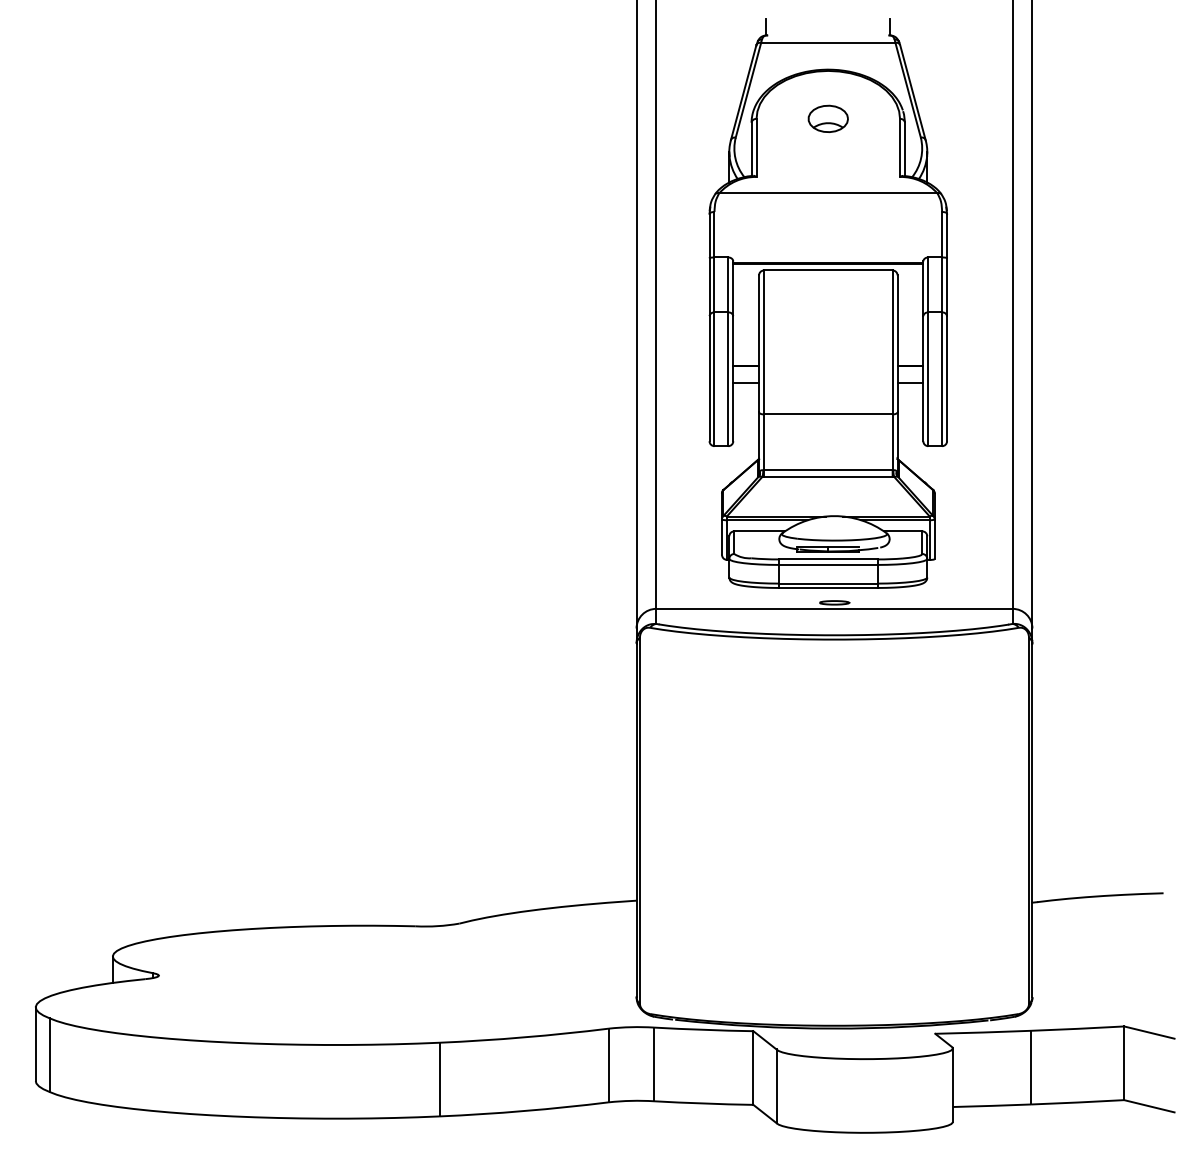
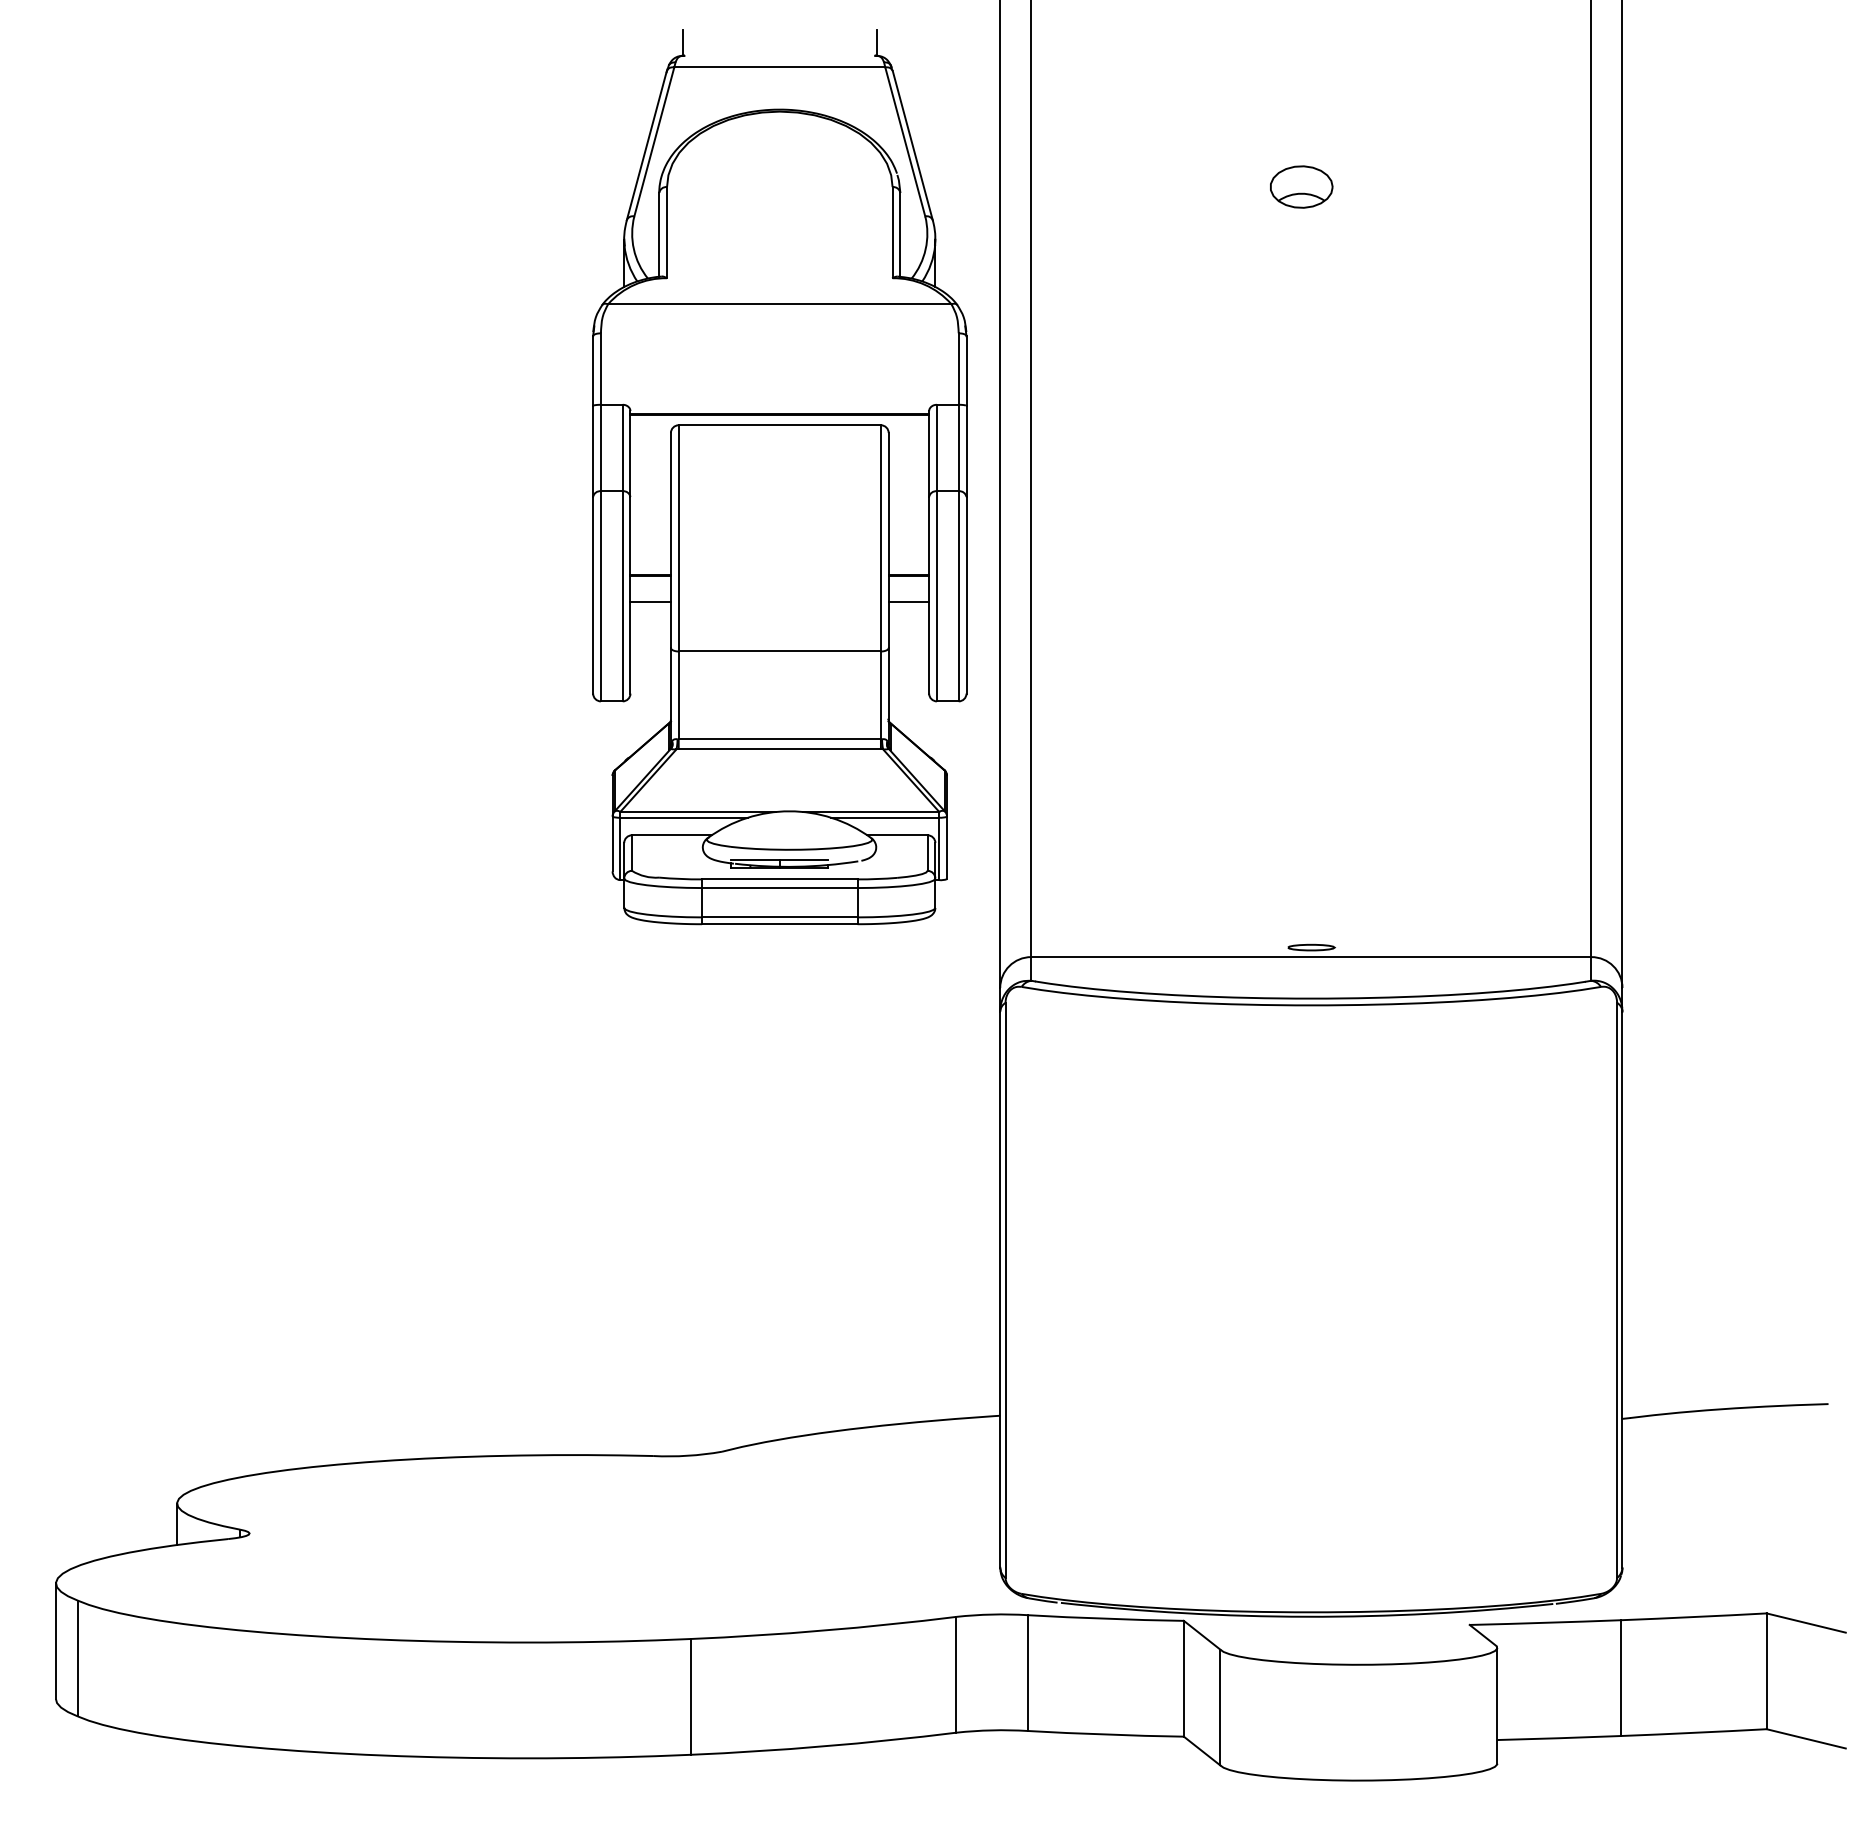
part: (827, 303) -> (778, 477), moved

